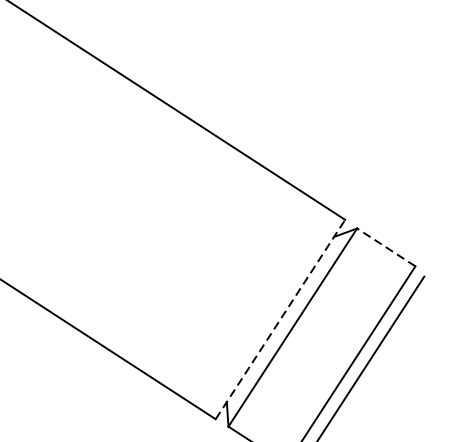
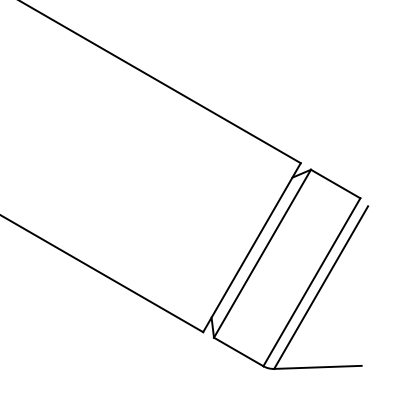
line: (386, 247) -> (335, 184), dashed -> solid
line: (279, 319) -> (251, 247), dashed -> solid

